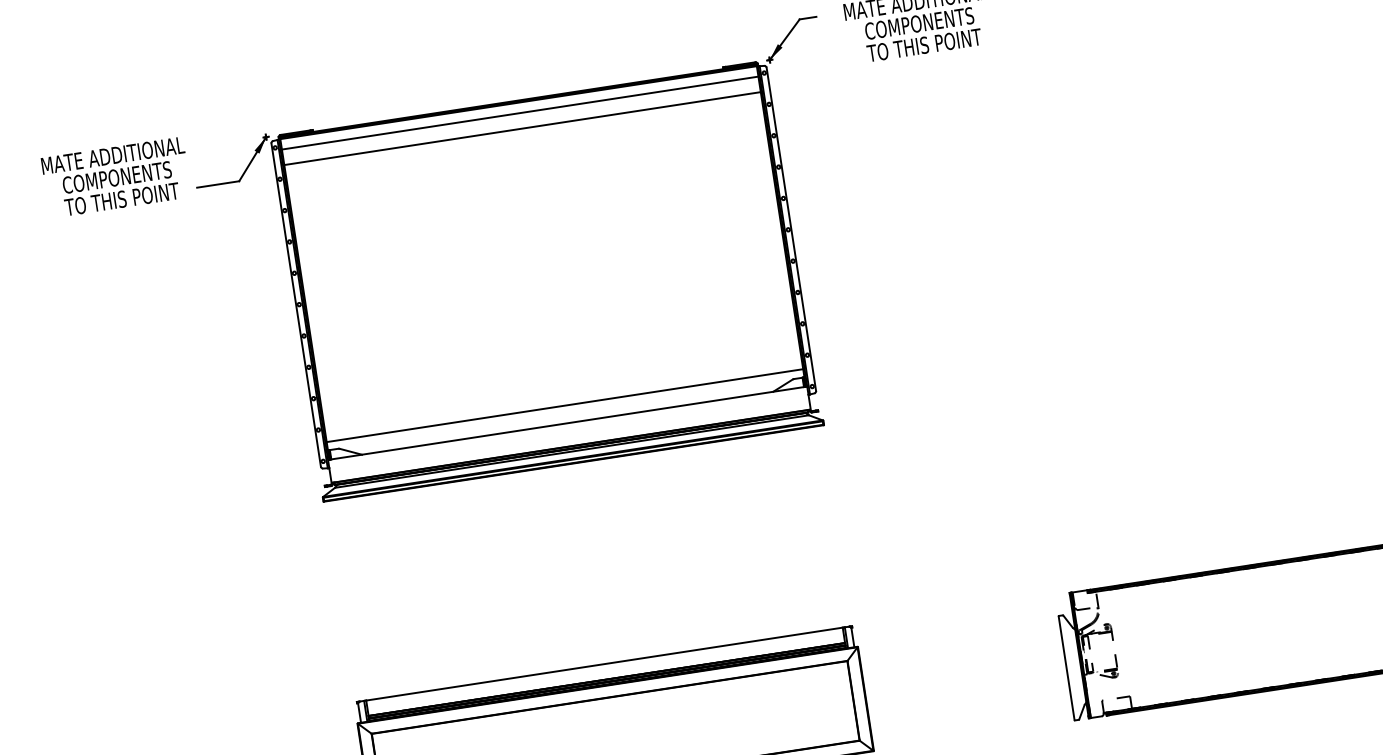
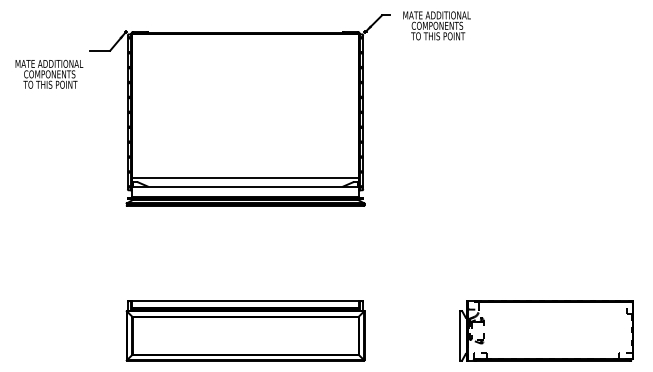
line: (520, 113) -> (245, 39), removed
line: (522, 128) -> (245, 46), removed
text: (116, 175) -> (49, 73), moved

